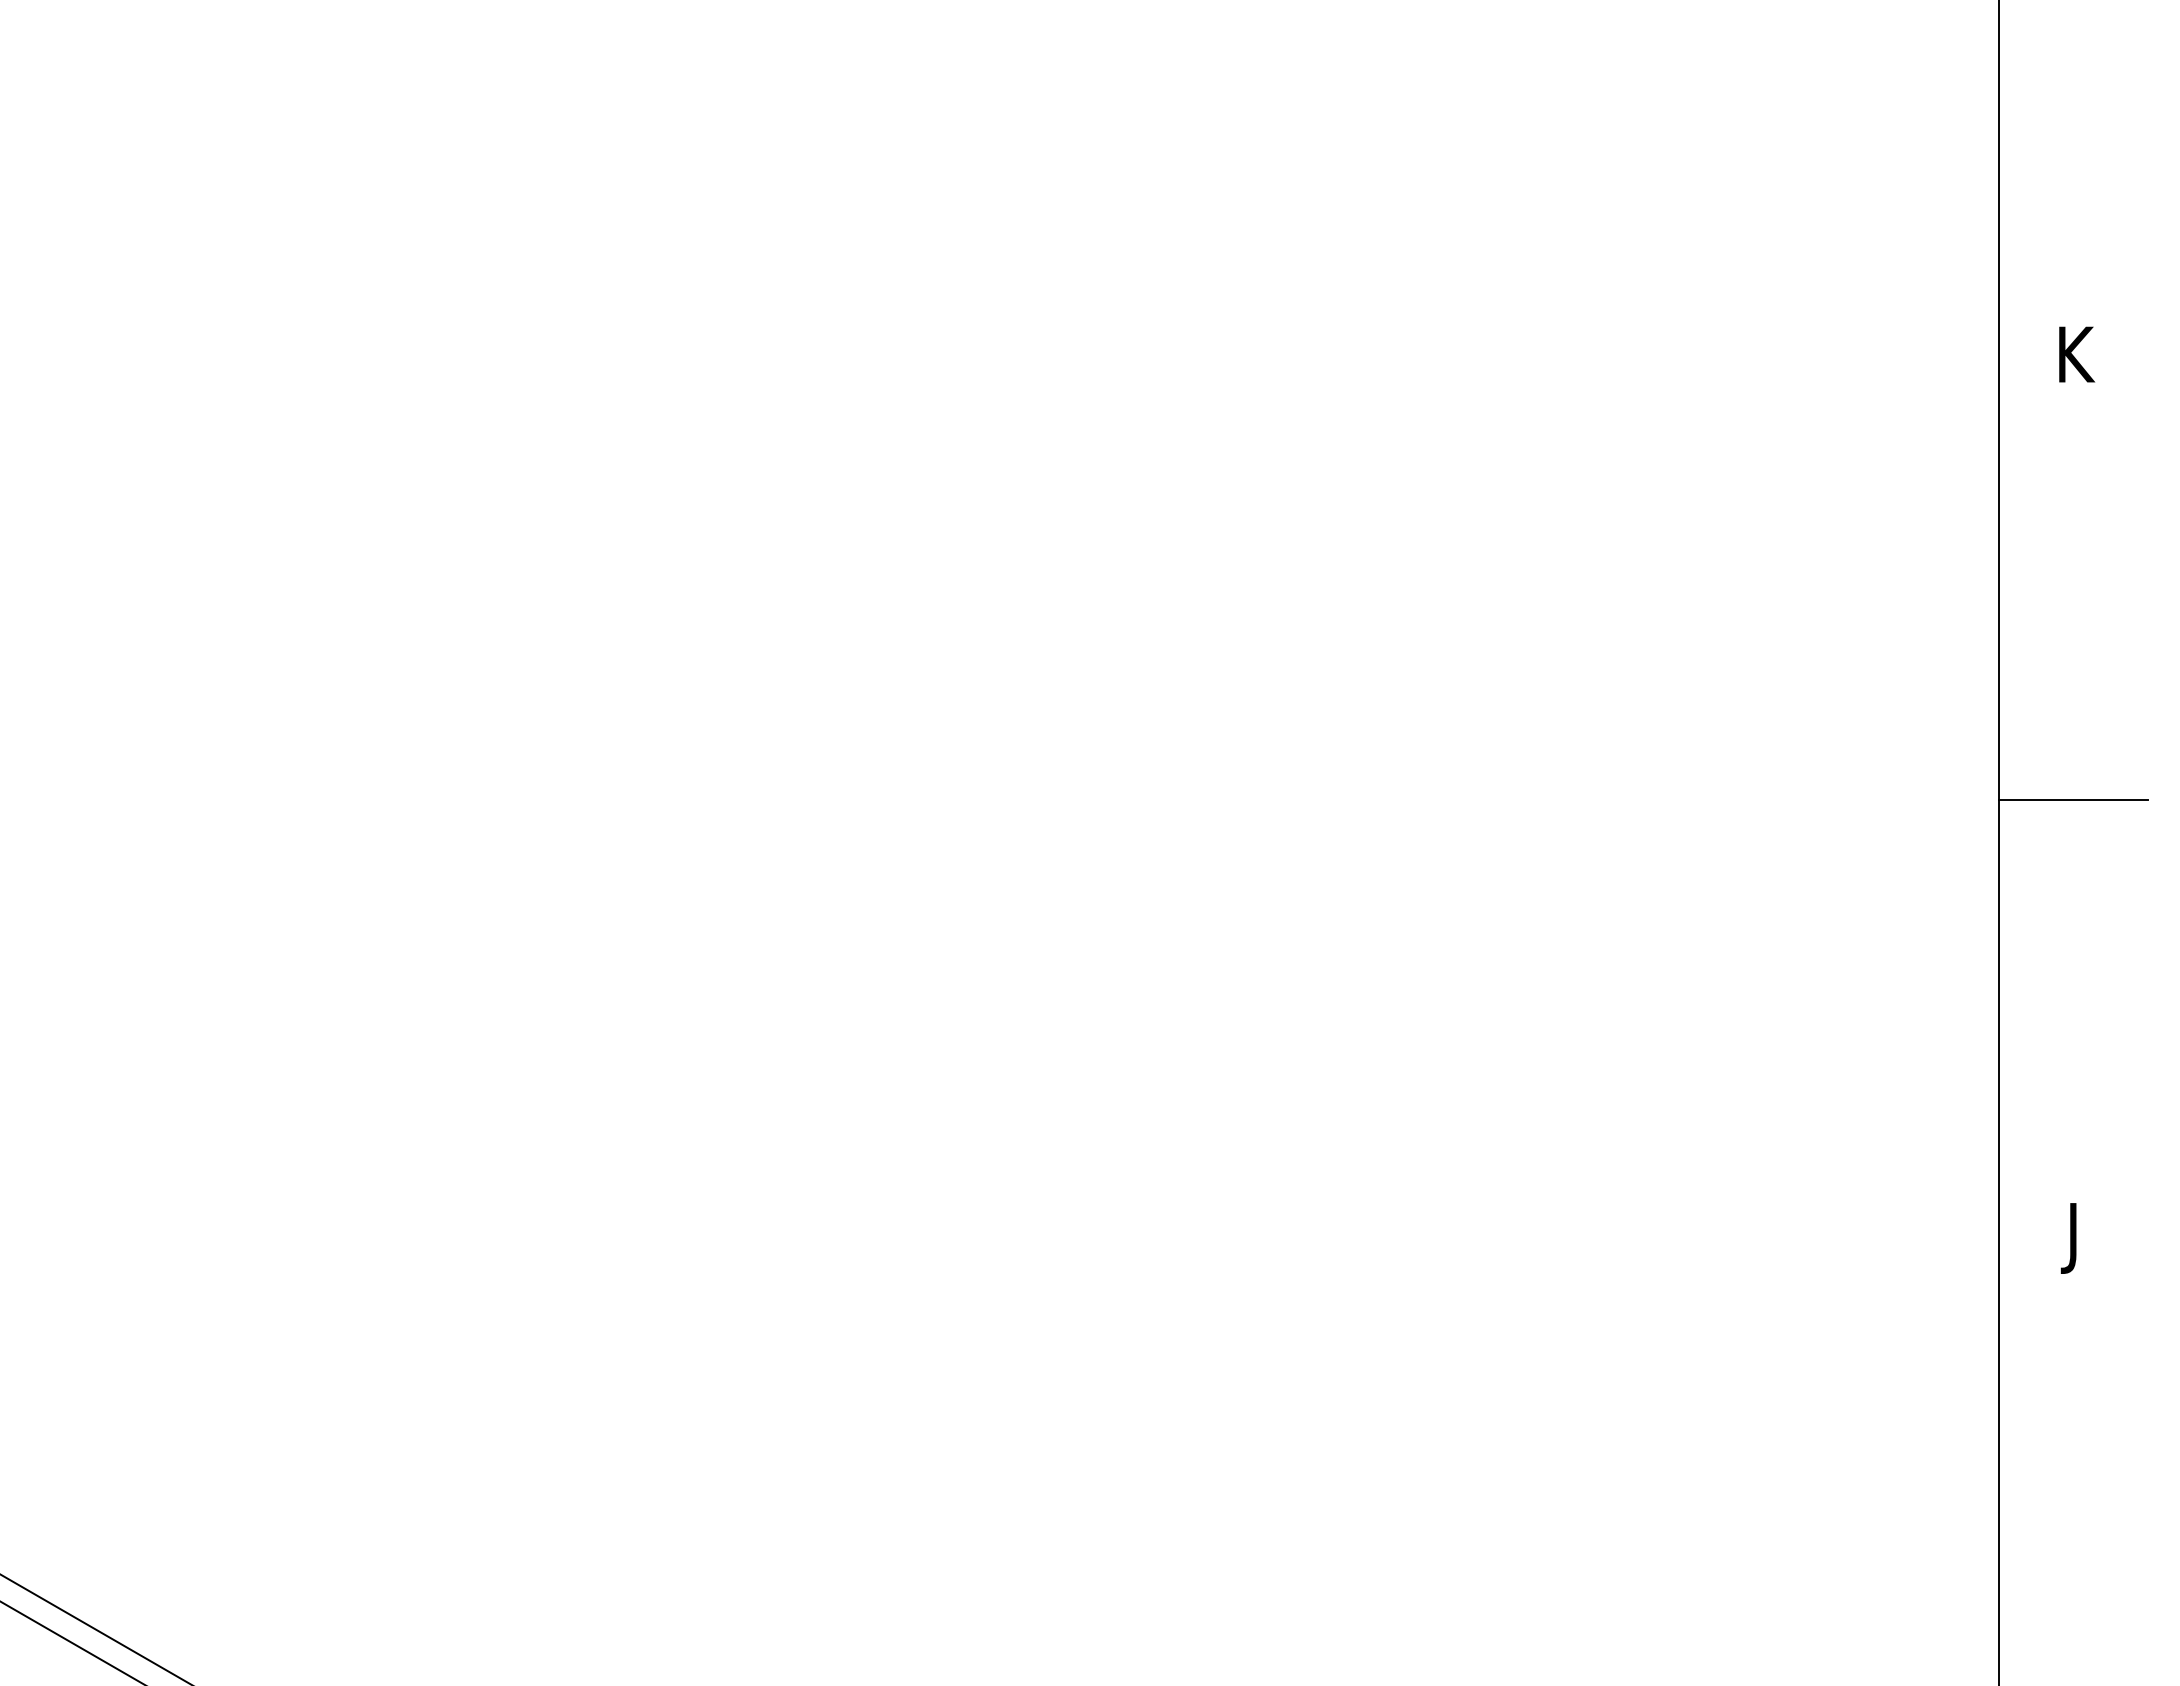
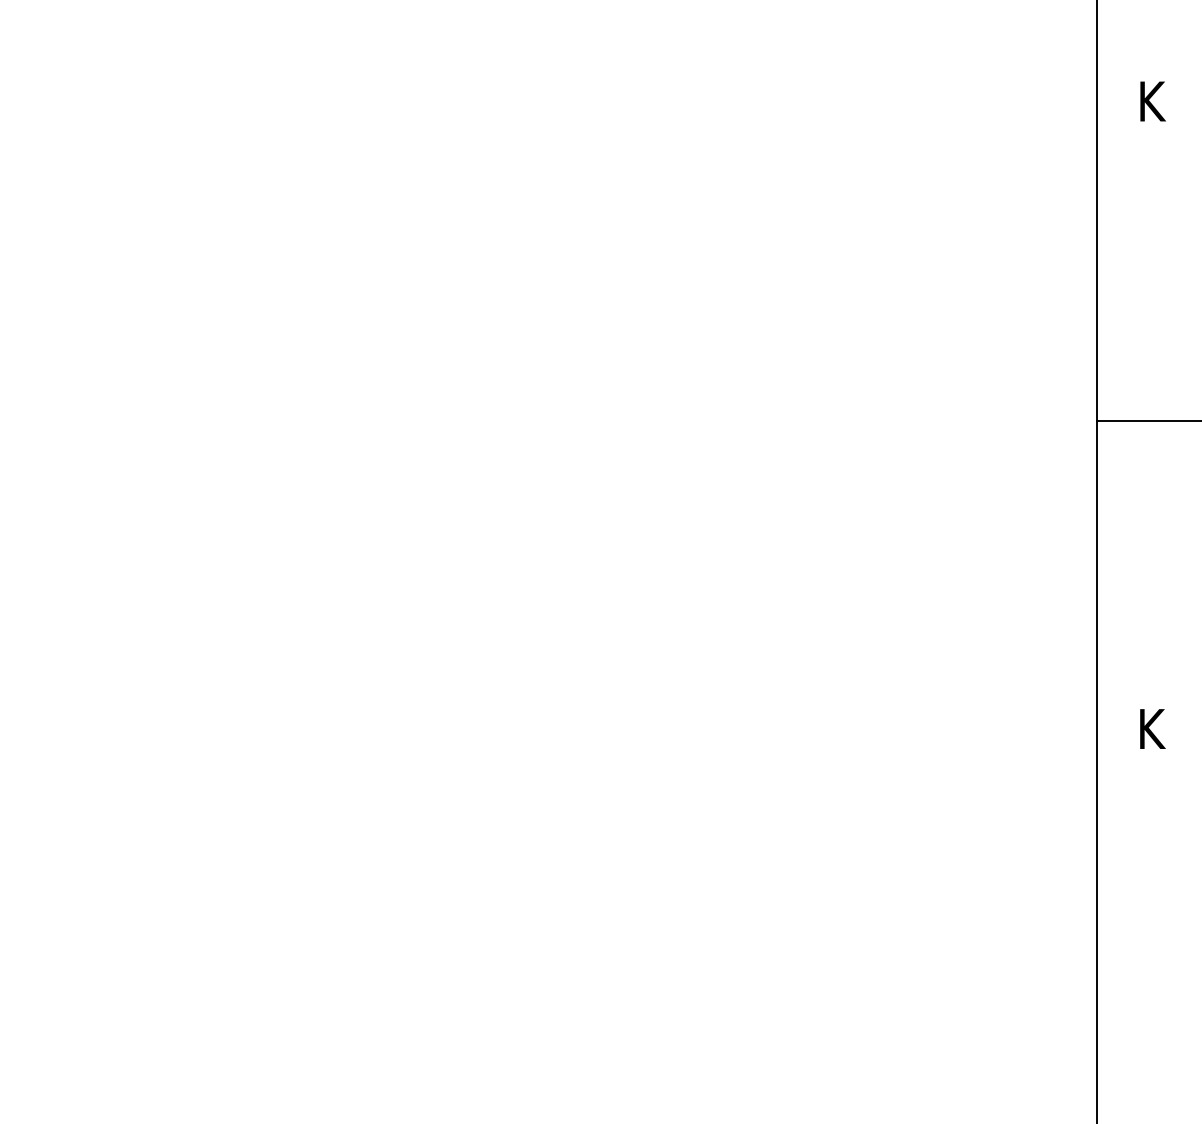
text: (2076, 1238) -> (1152, 734), J -> K

